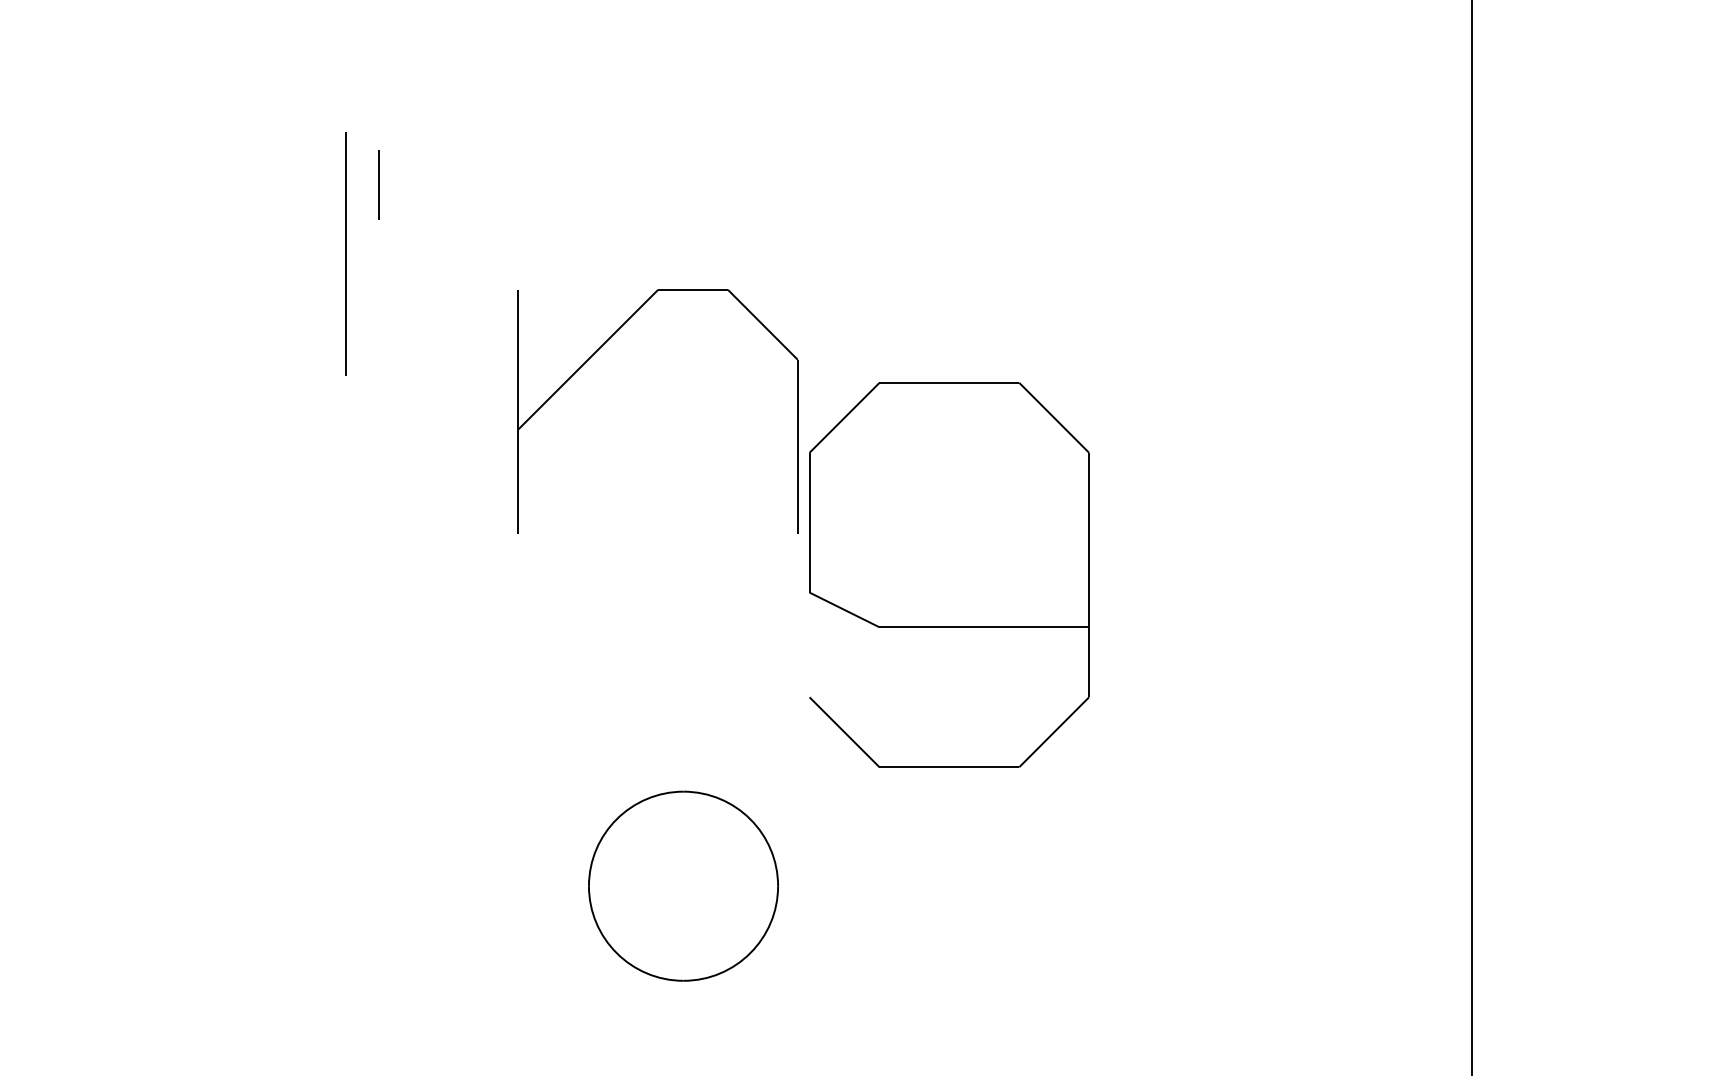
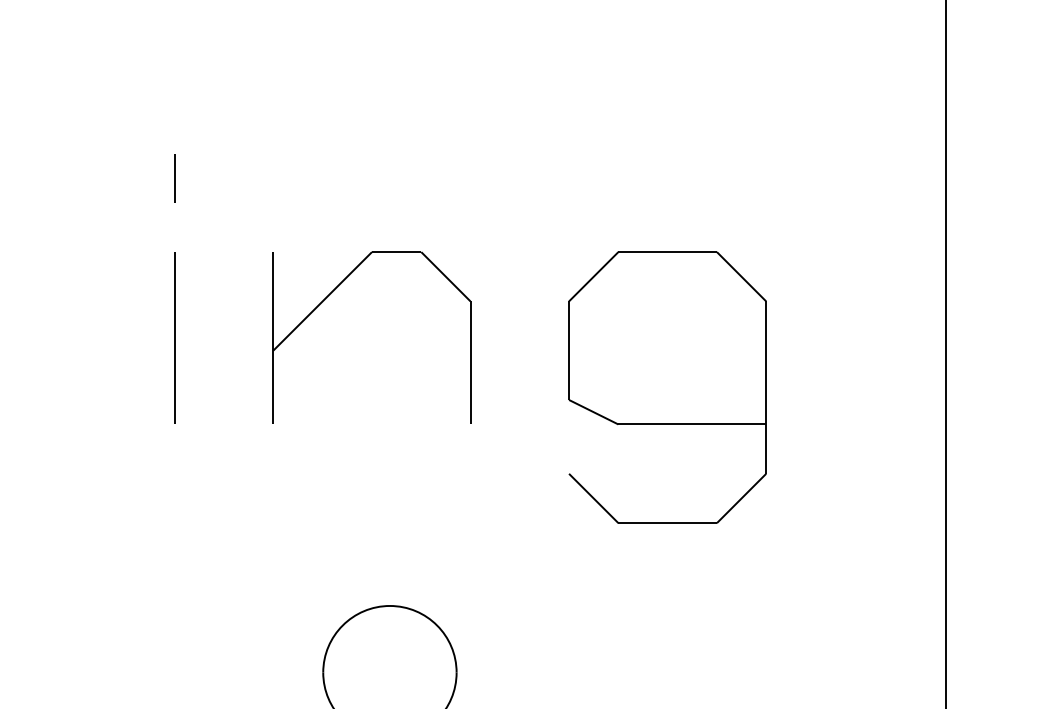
line: (345, 253) -> (174, 337), moved
part: (949, 574) -> (667, 387), moved

